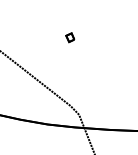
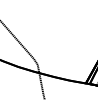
part: (69, 36) -> (40, 18), removed

